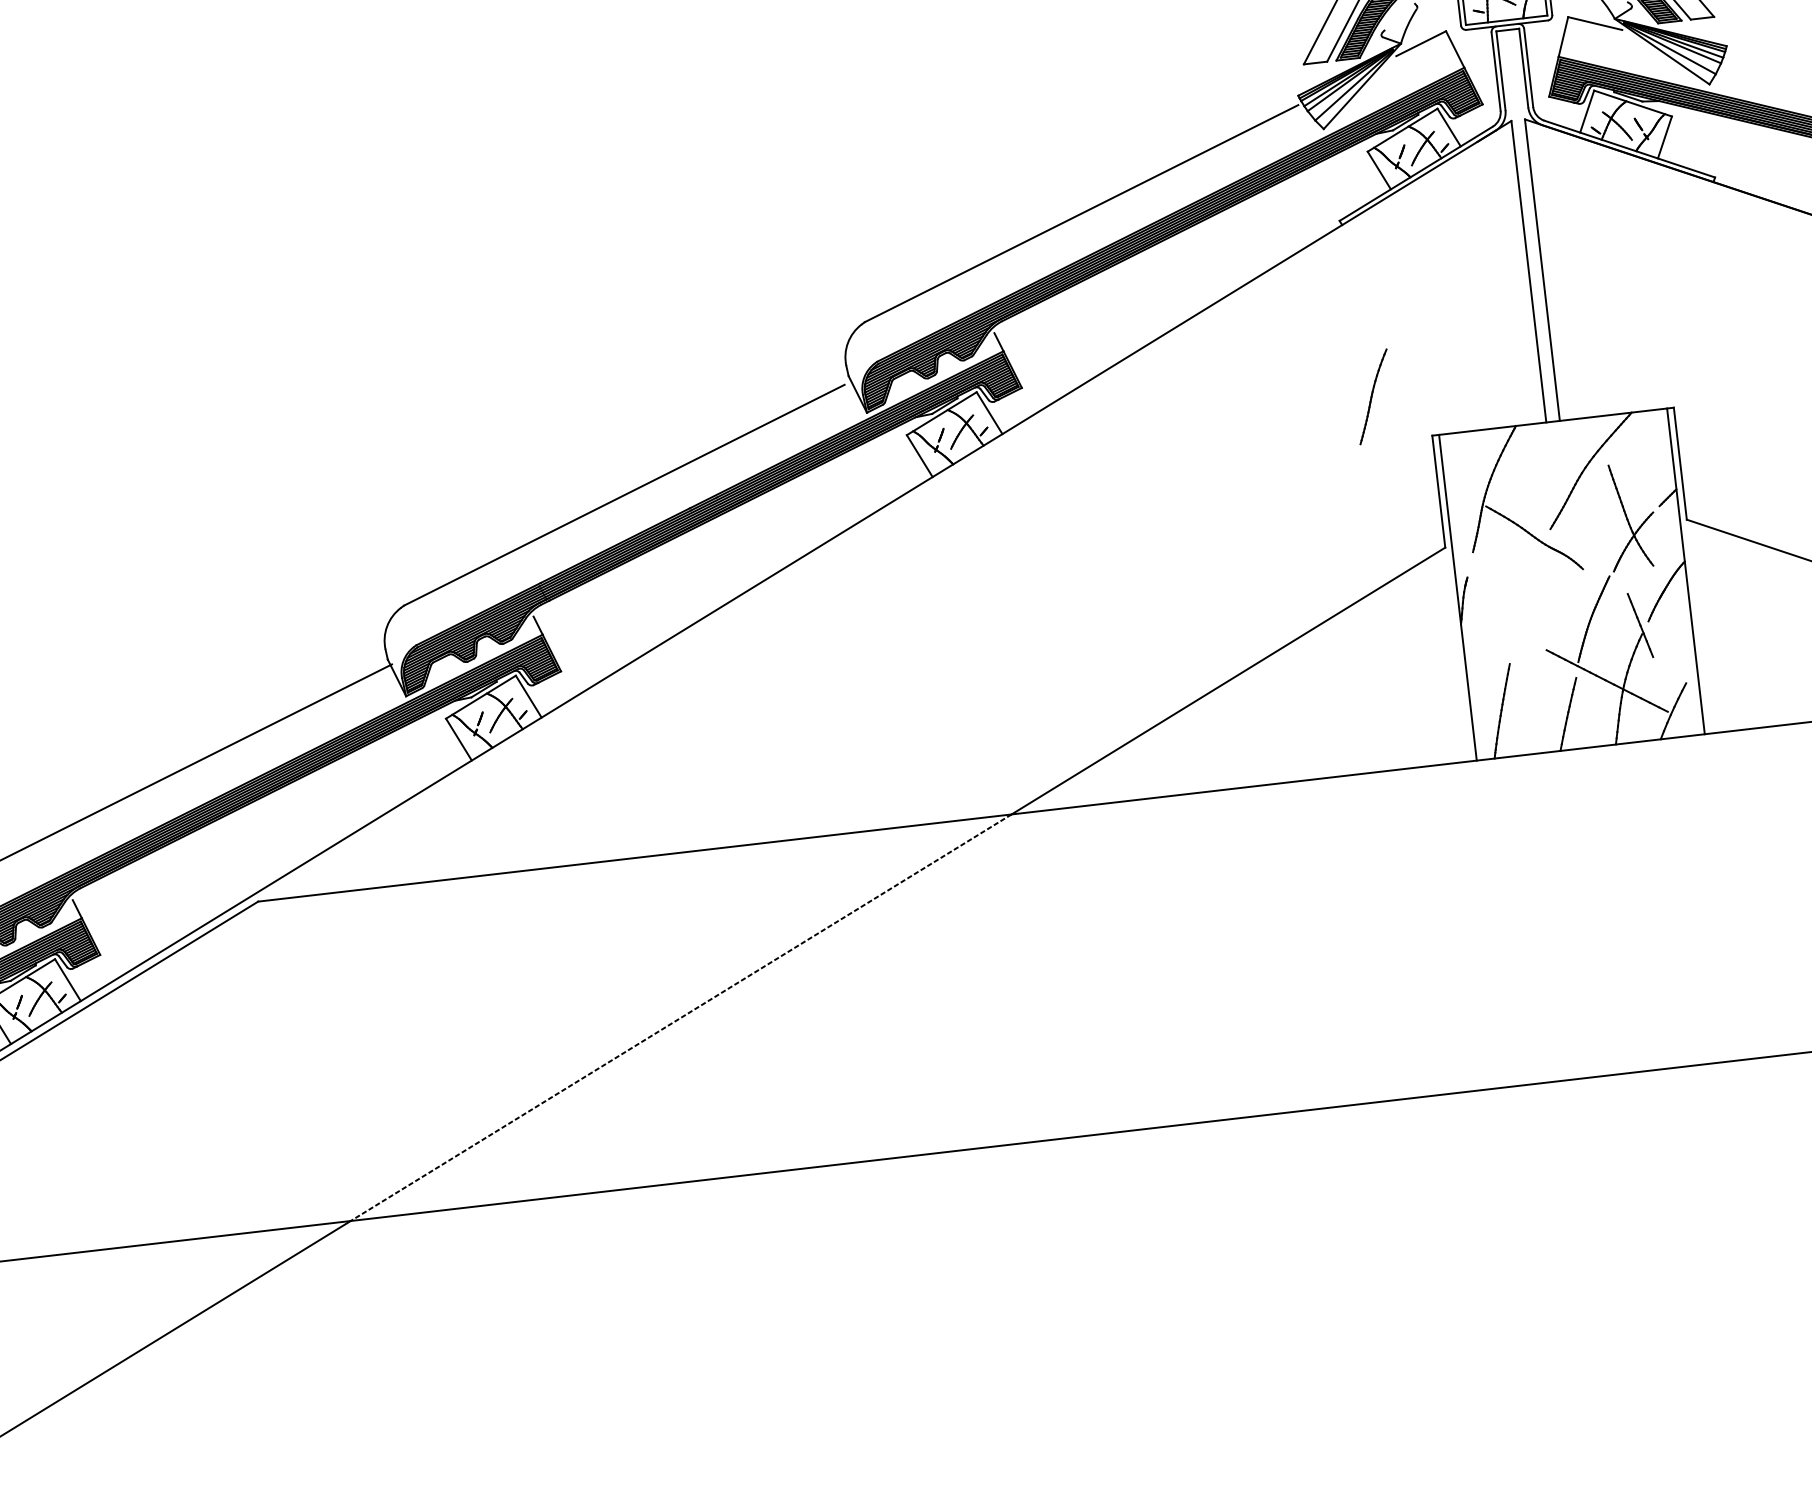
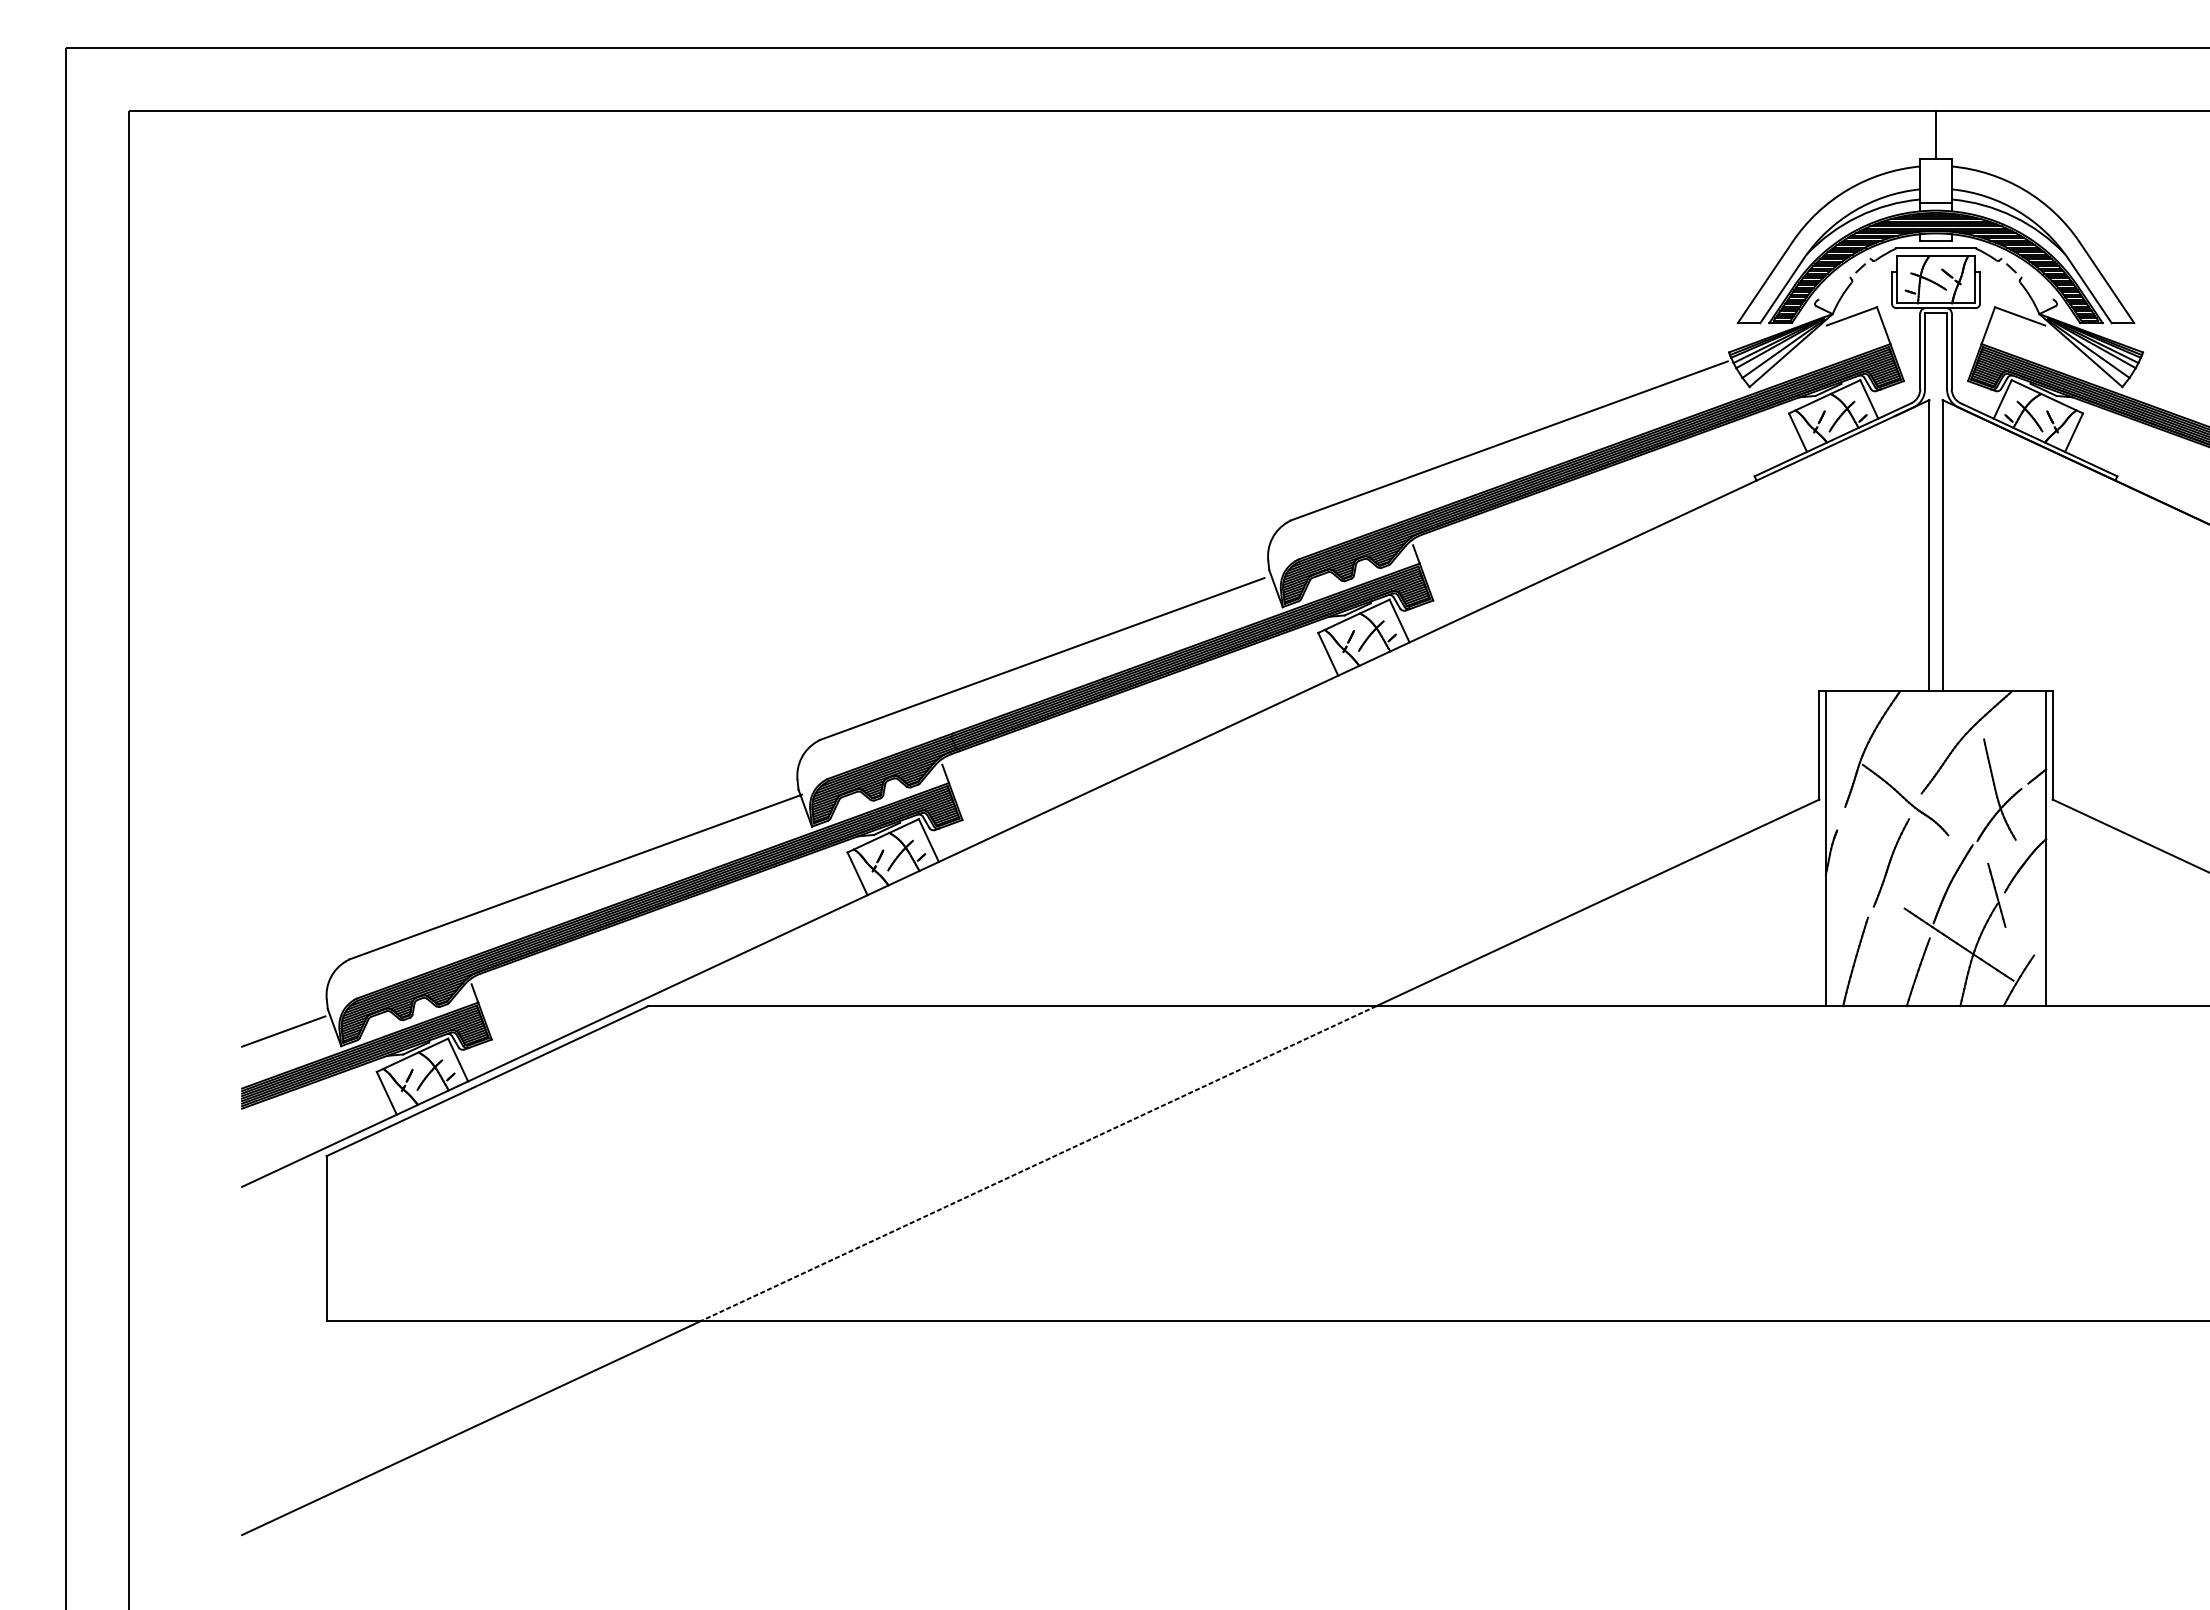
part: (1373, 396) -> (1891, 862), moved

